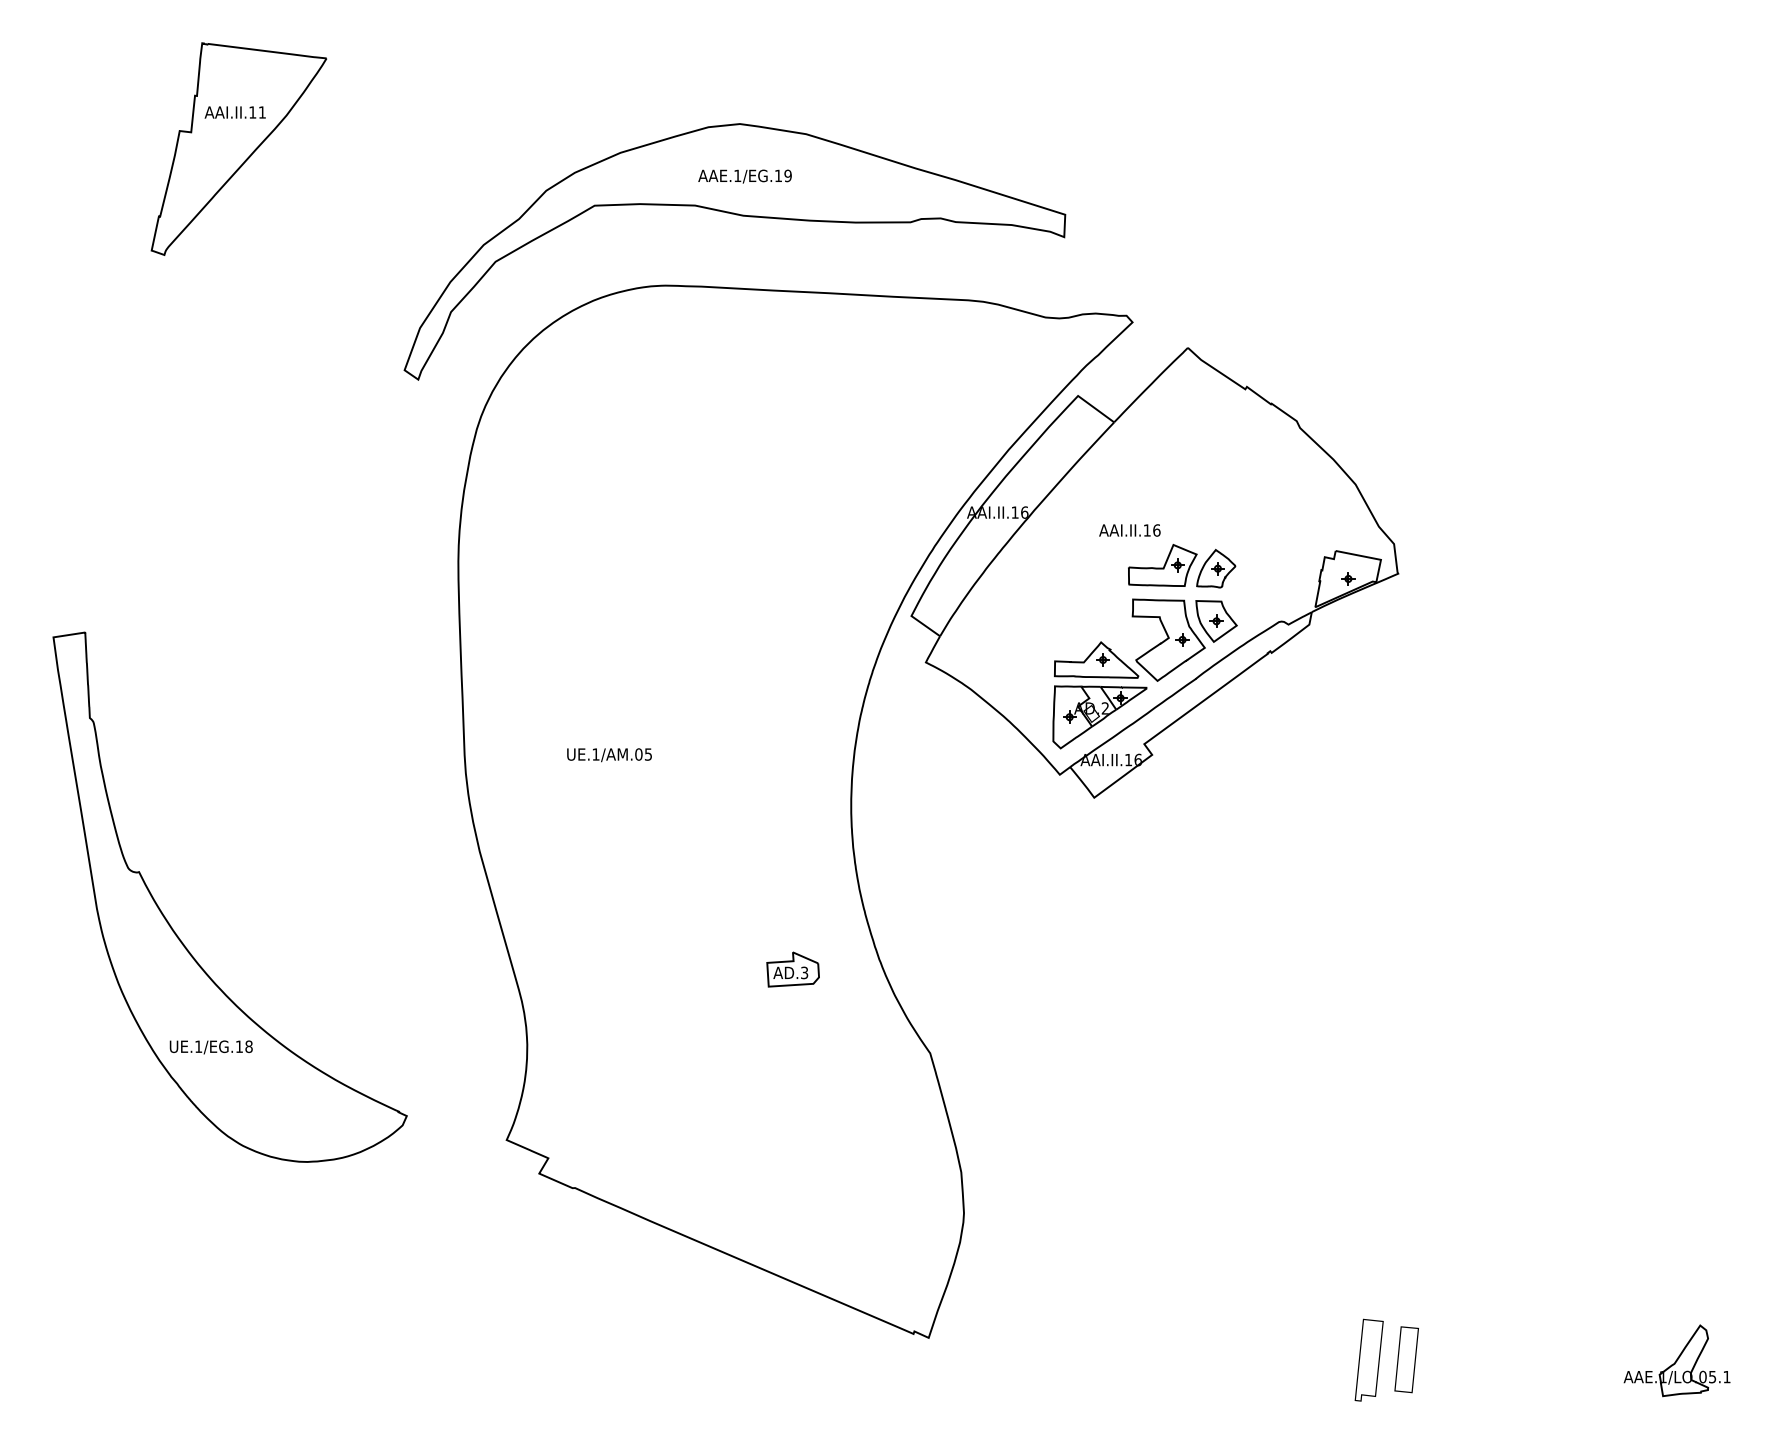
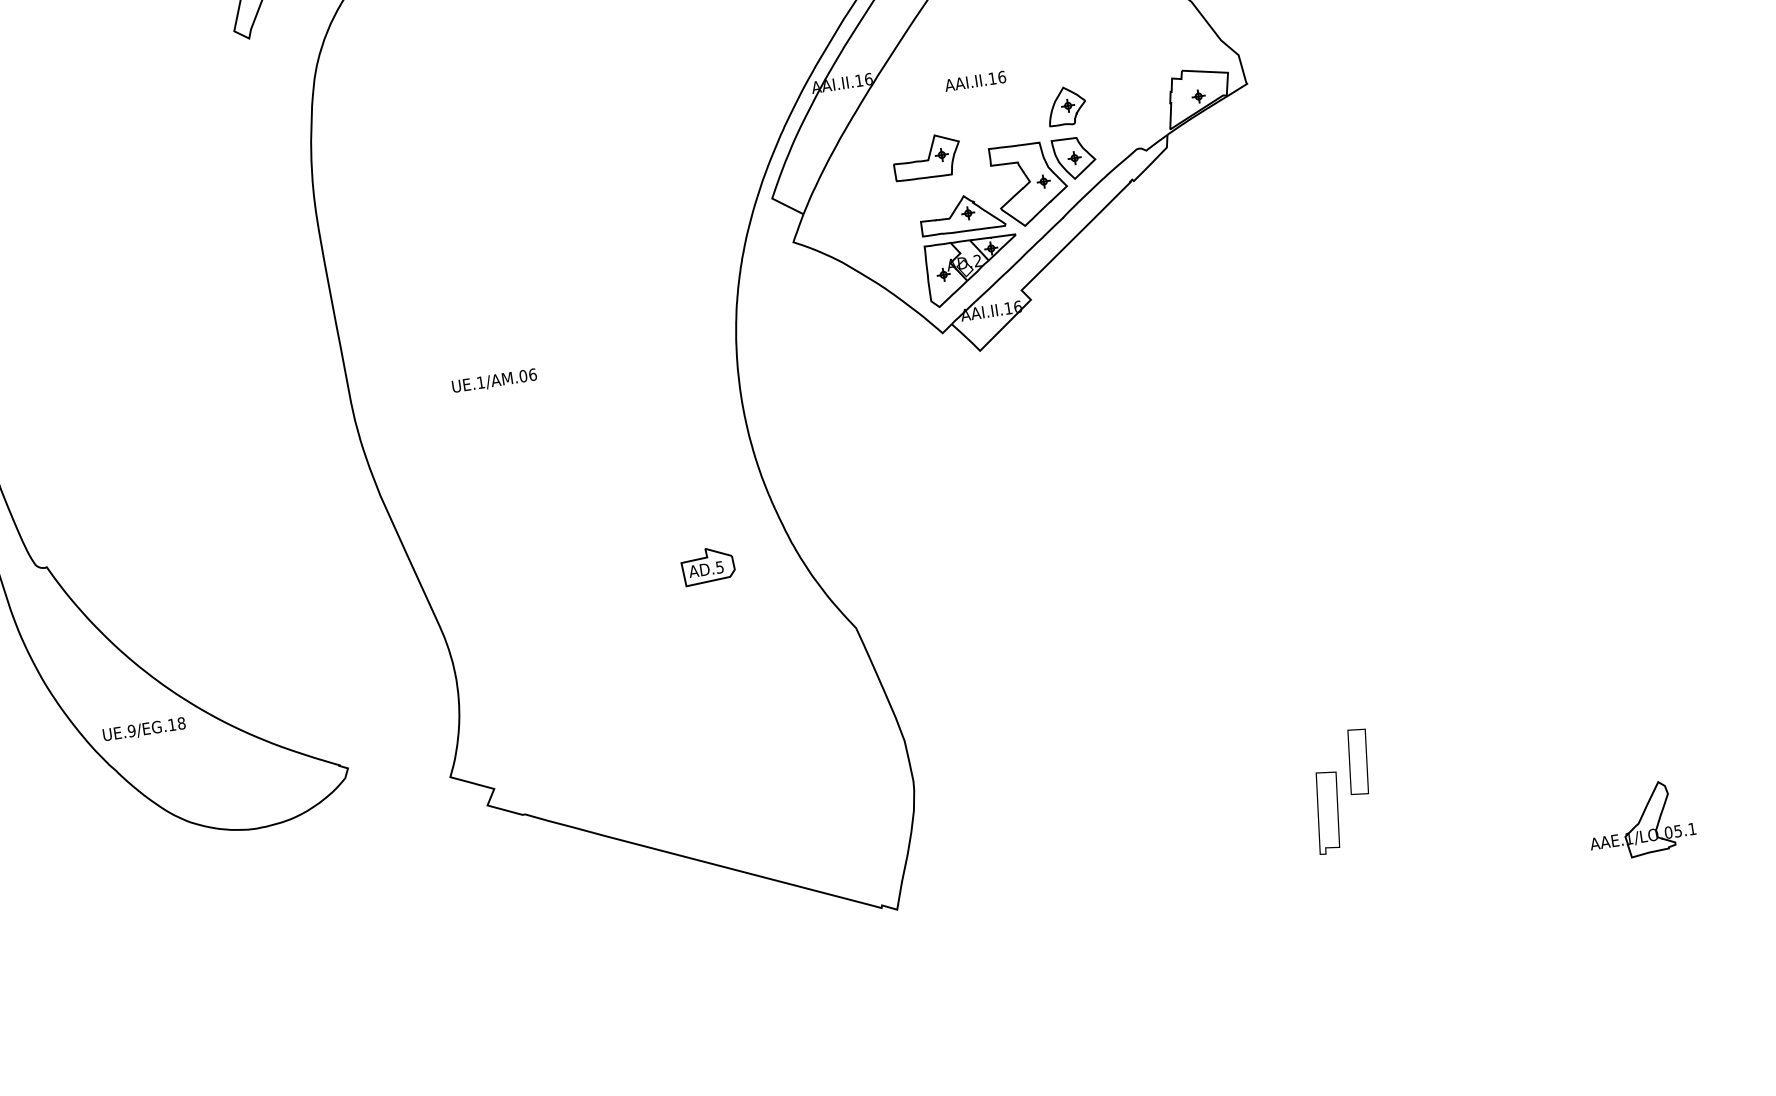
part: (1162, 565) -> (926, 157), moved
text: (648, 754) -> (532, 374), UE.1/AM.05 -> UE.1/AM.06
text: (804, 972) -> (719, 566), AD.3 -> AD.5
text: (198, 1046) -> (131, 730), UE.1/EG.18 -> UE.9/EG.18
part: (1368, 1359) -> (1327, 811), moved
part: (1406, 1359) -> (1358, 761), moved

